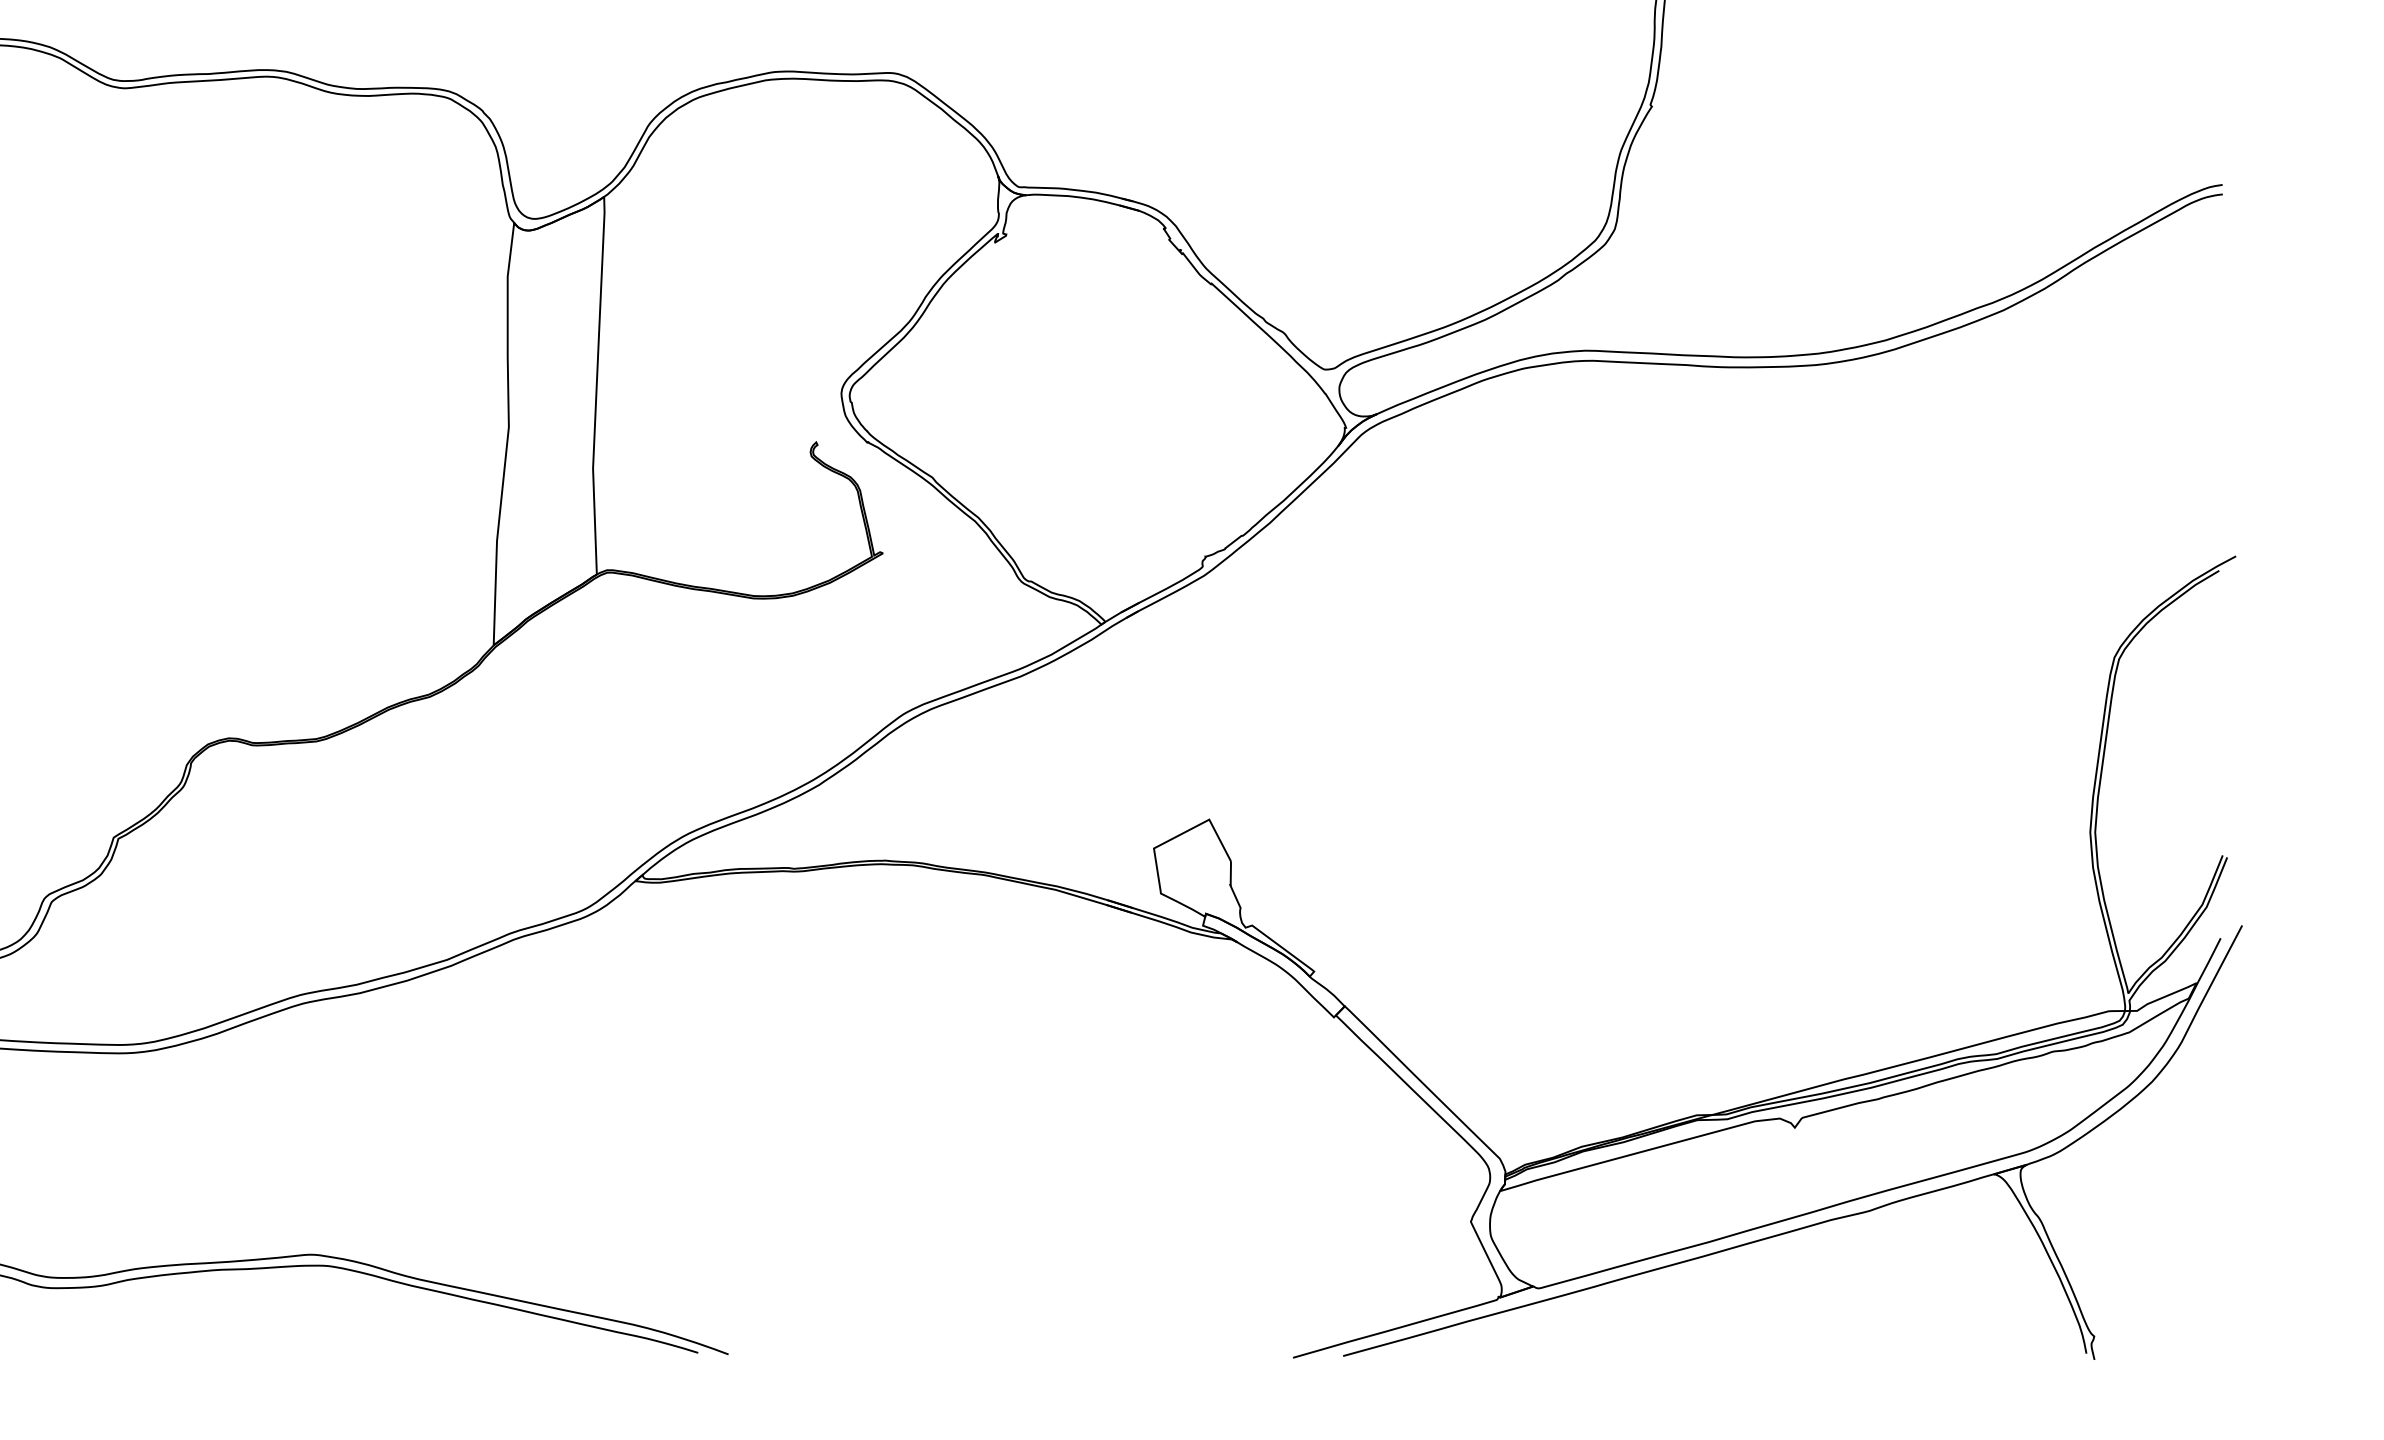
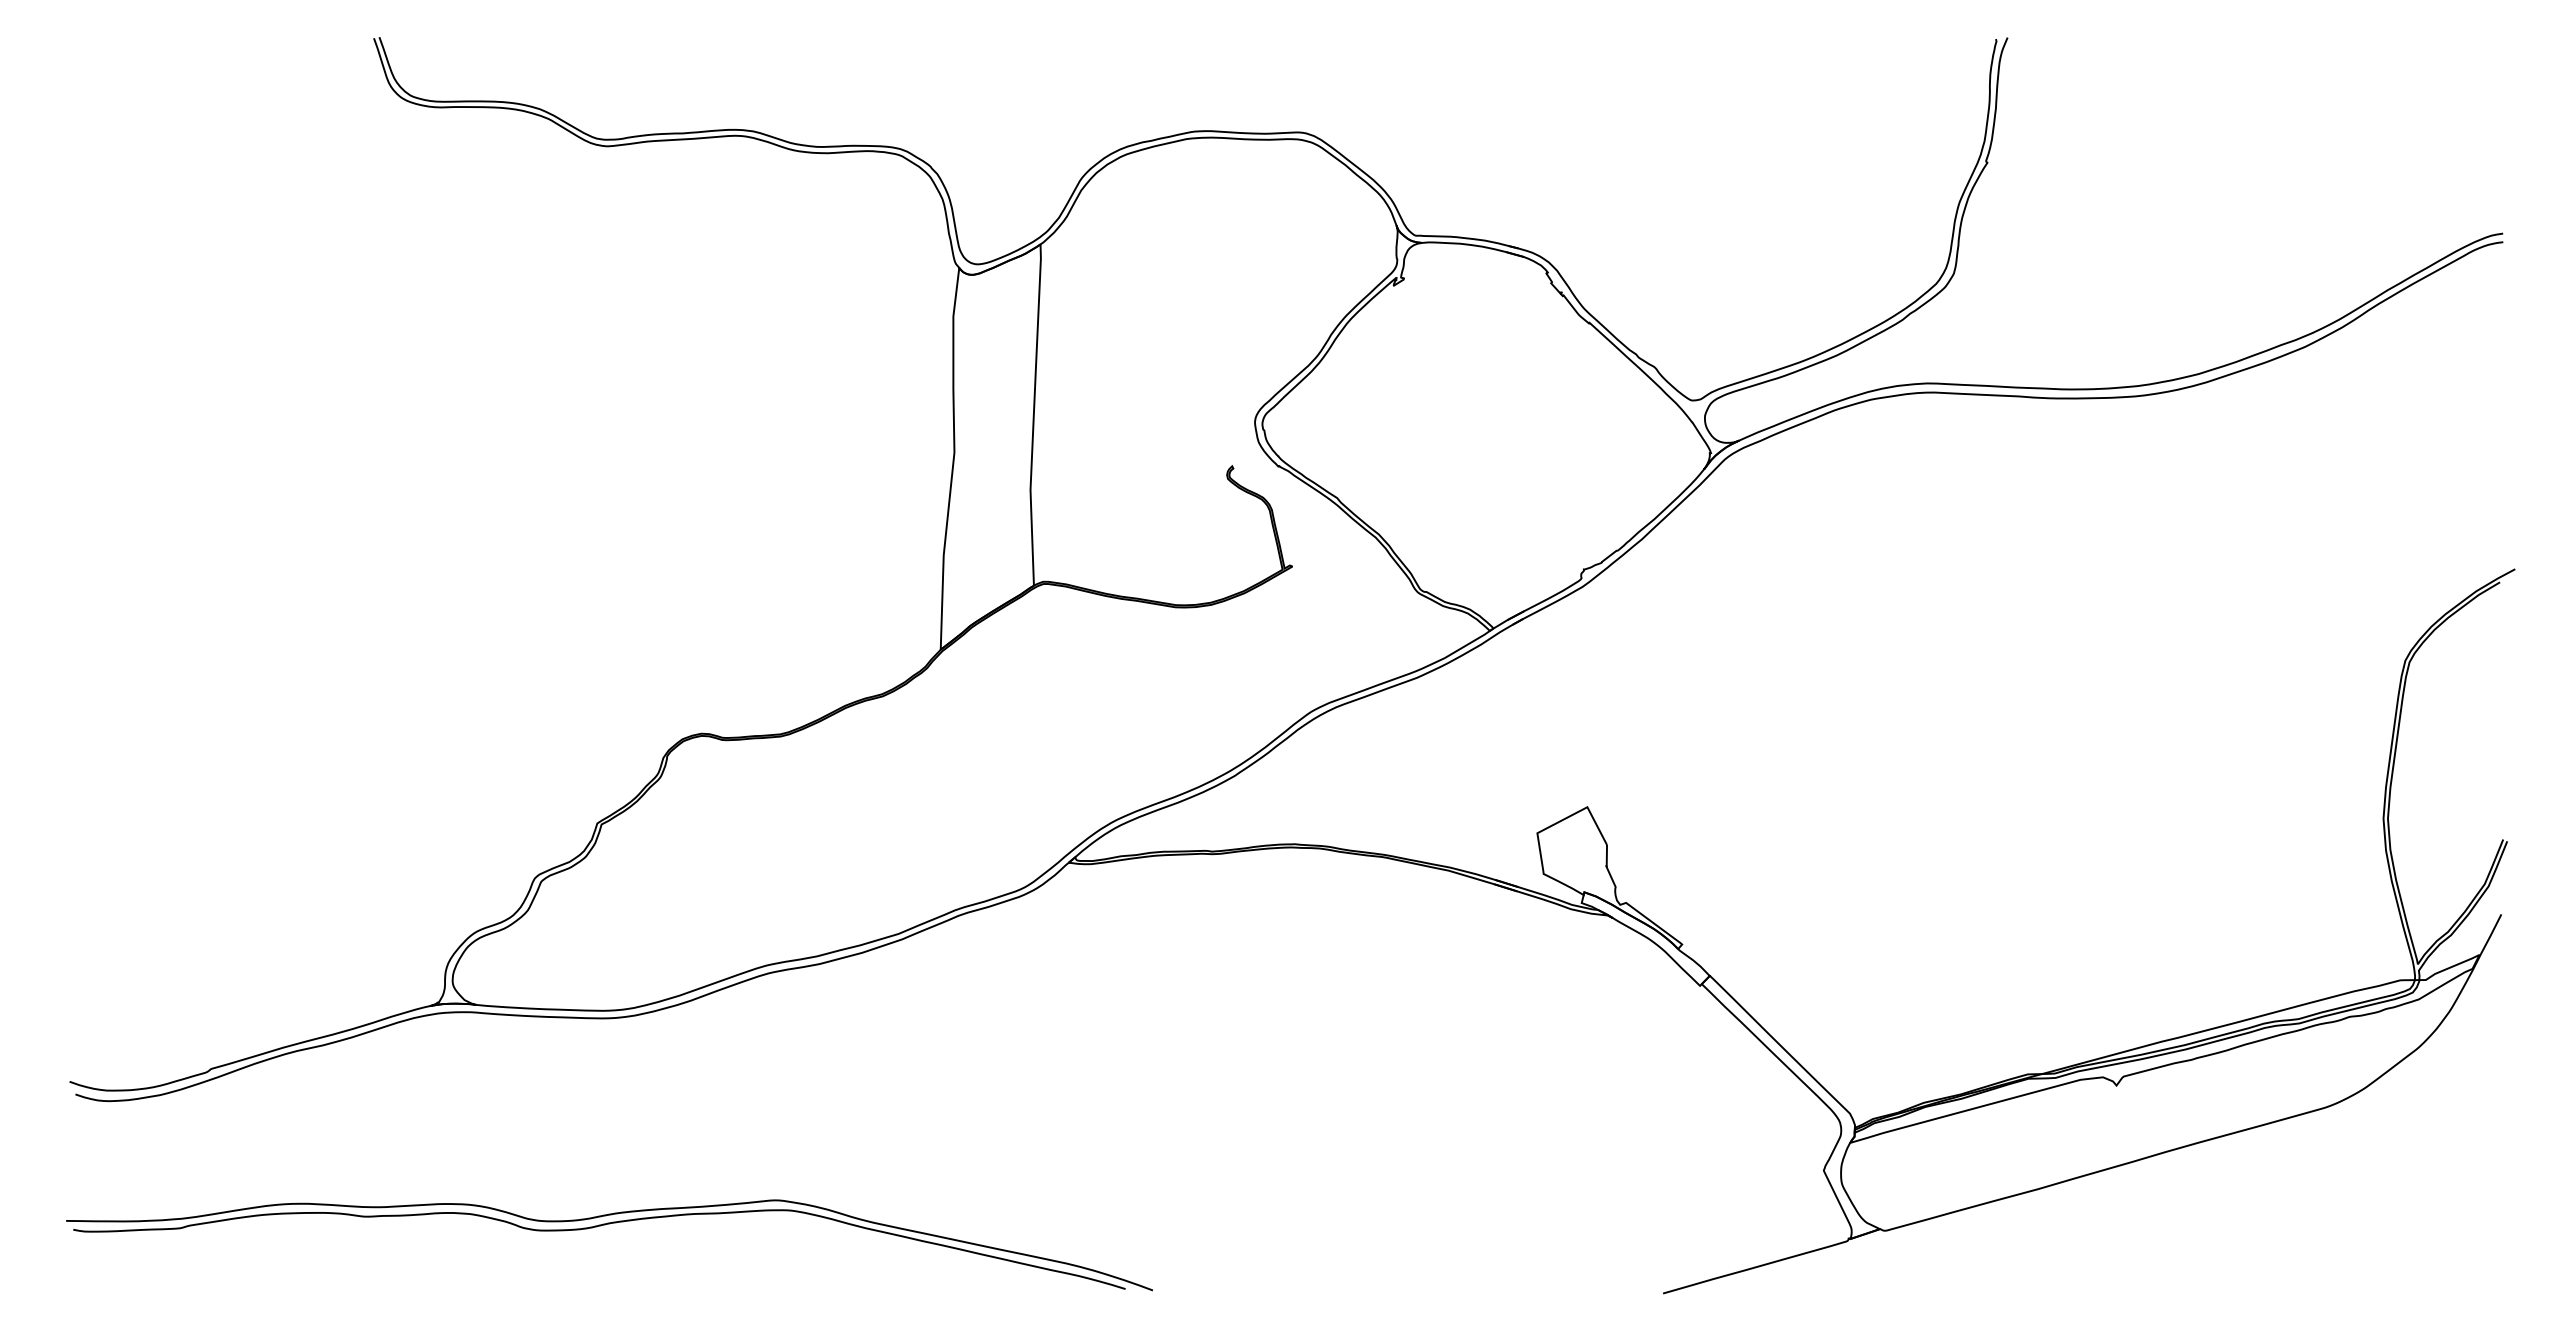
part: (1812, 1223) -> (2132, 1172), removed

